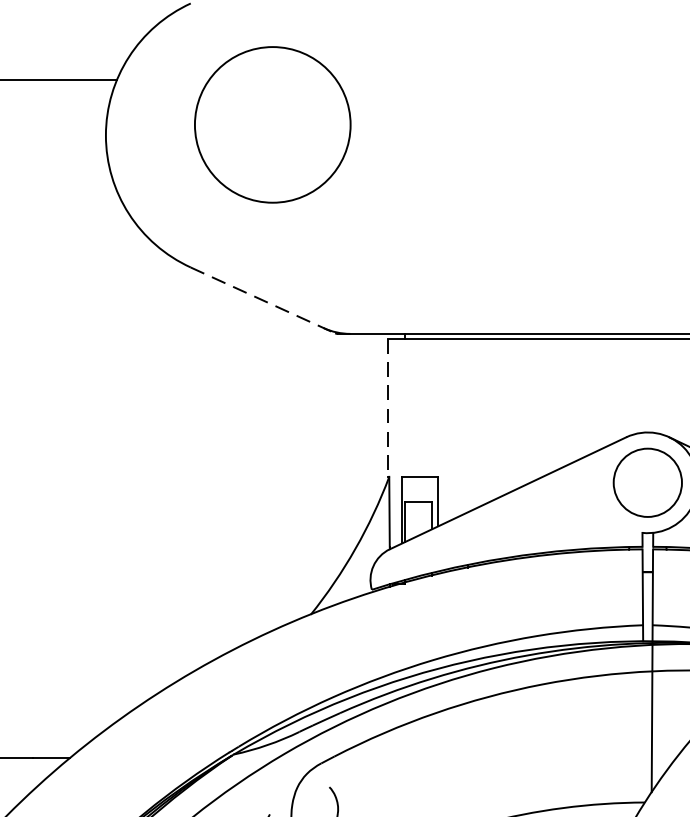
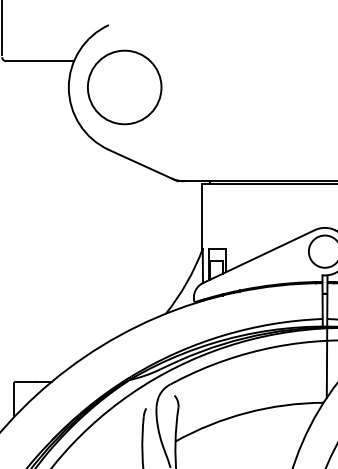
circle: (272, 124) -> (124, 87), moved
line: (263, 300) -> (143, 165), dashed -> solid
line: (388, 408) -> (202, 216), dashed -> solid

